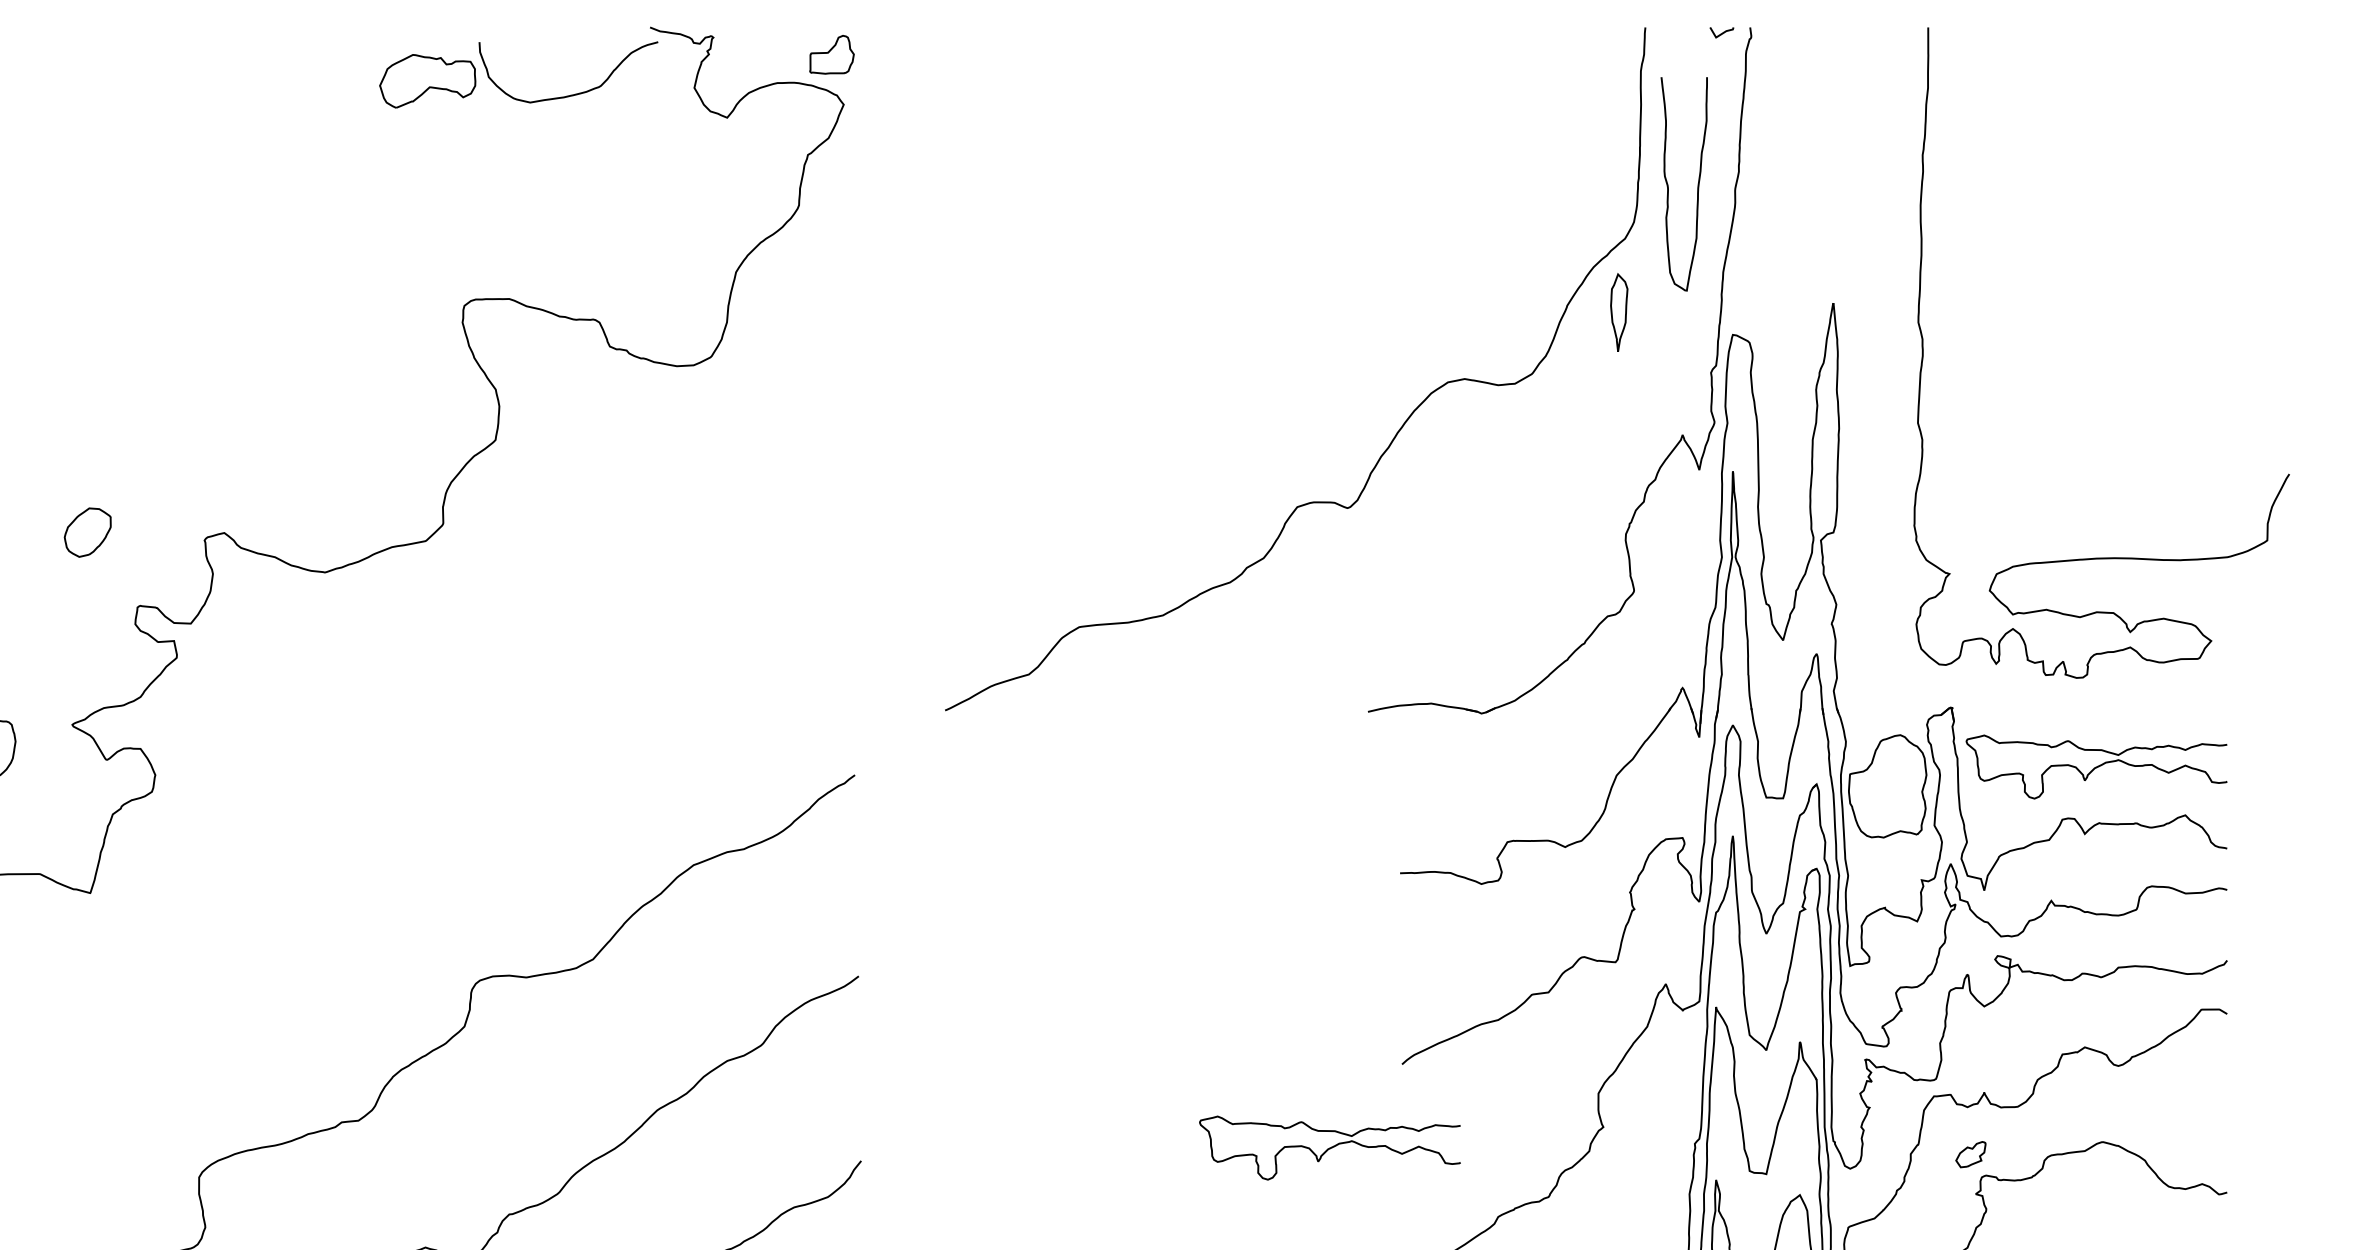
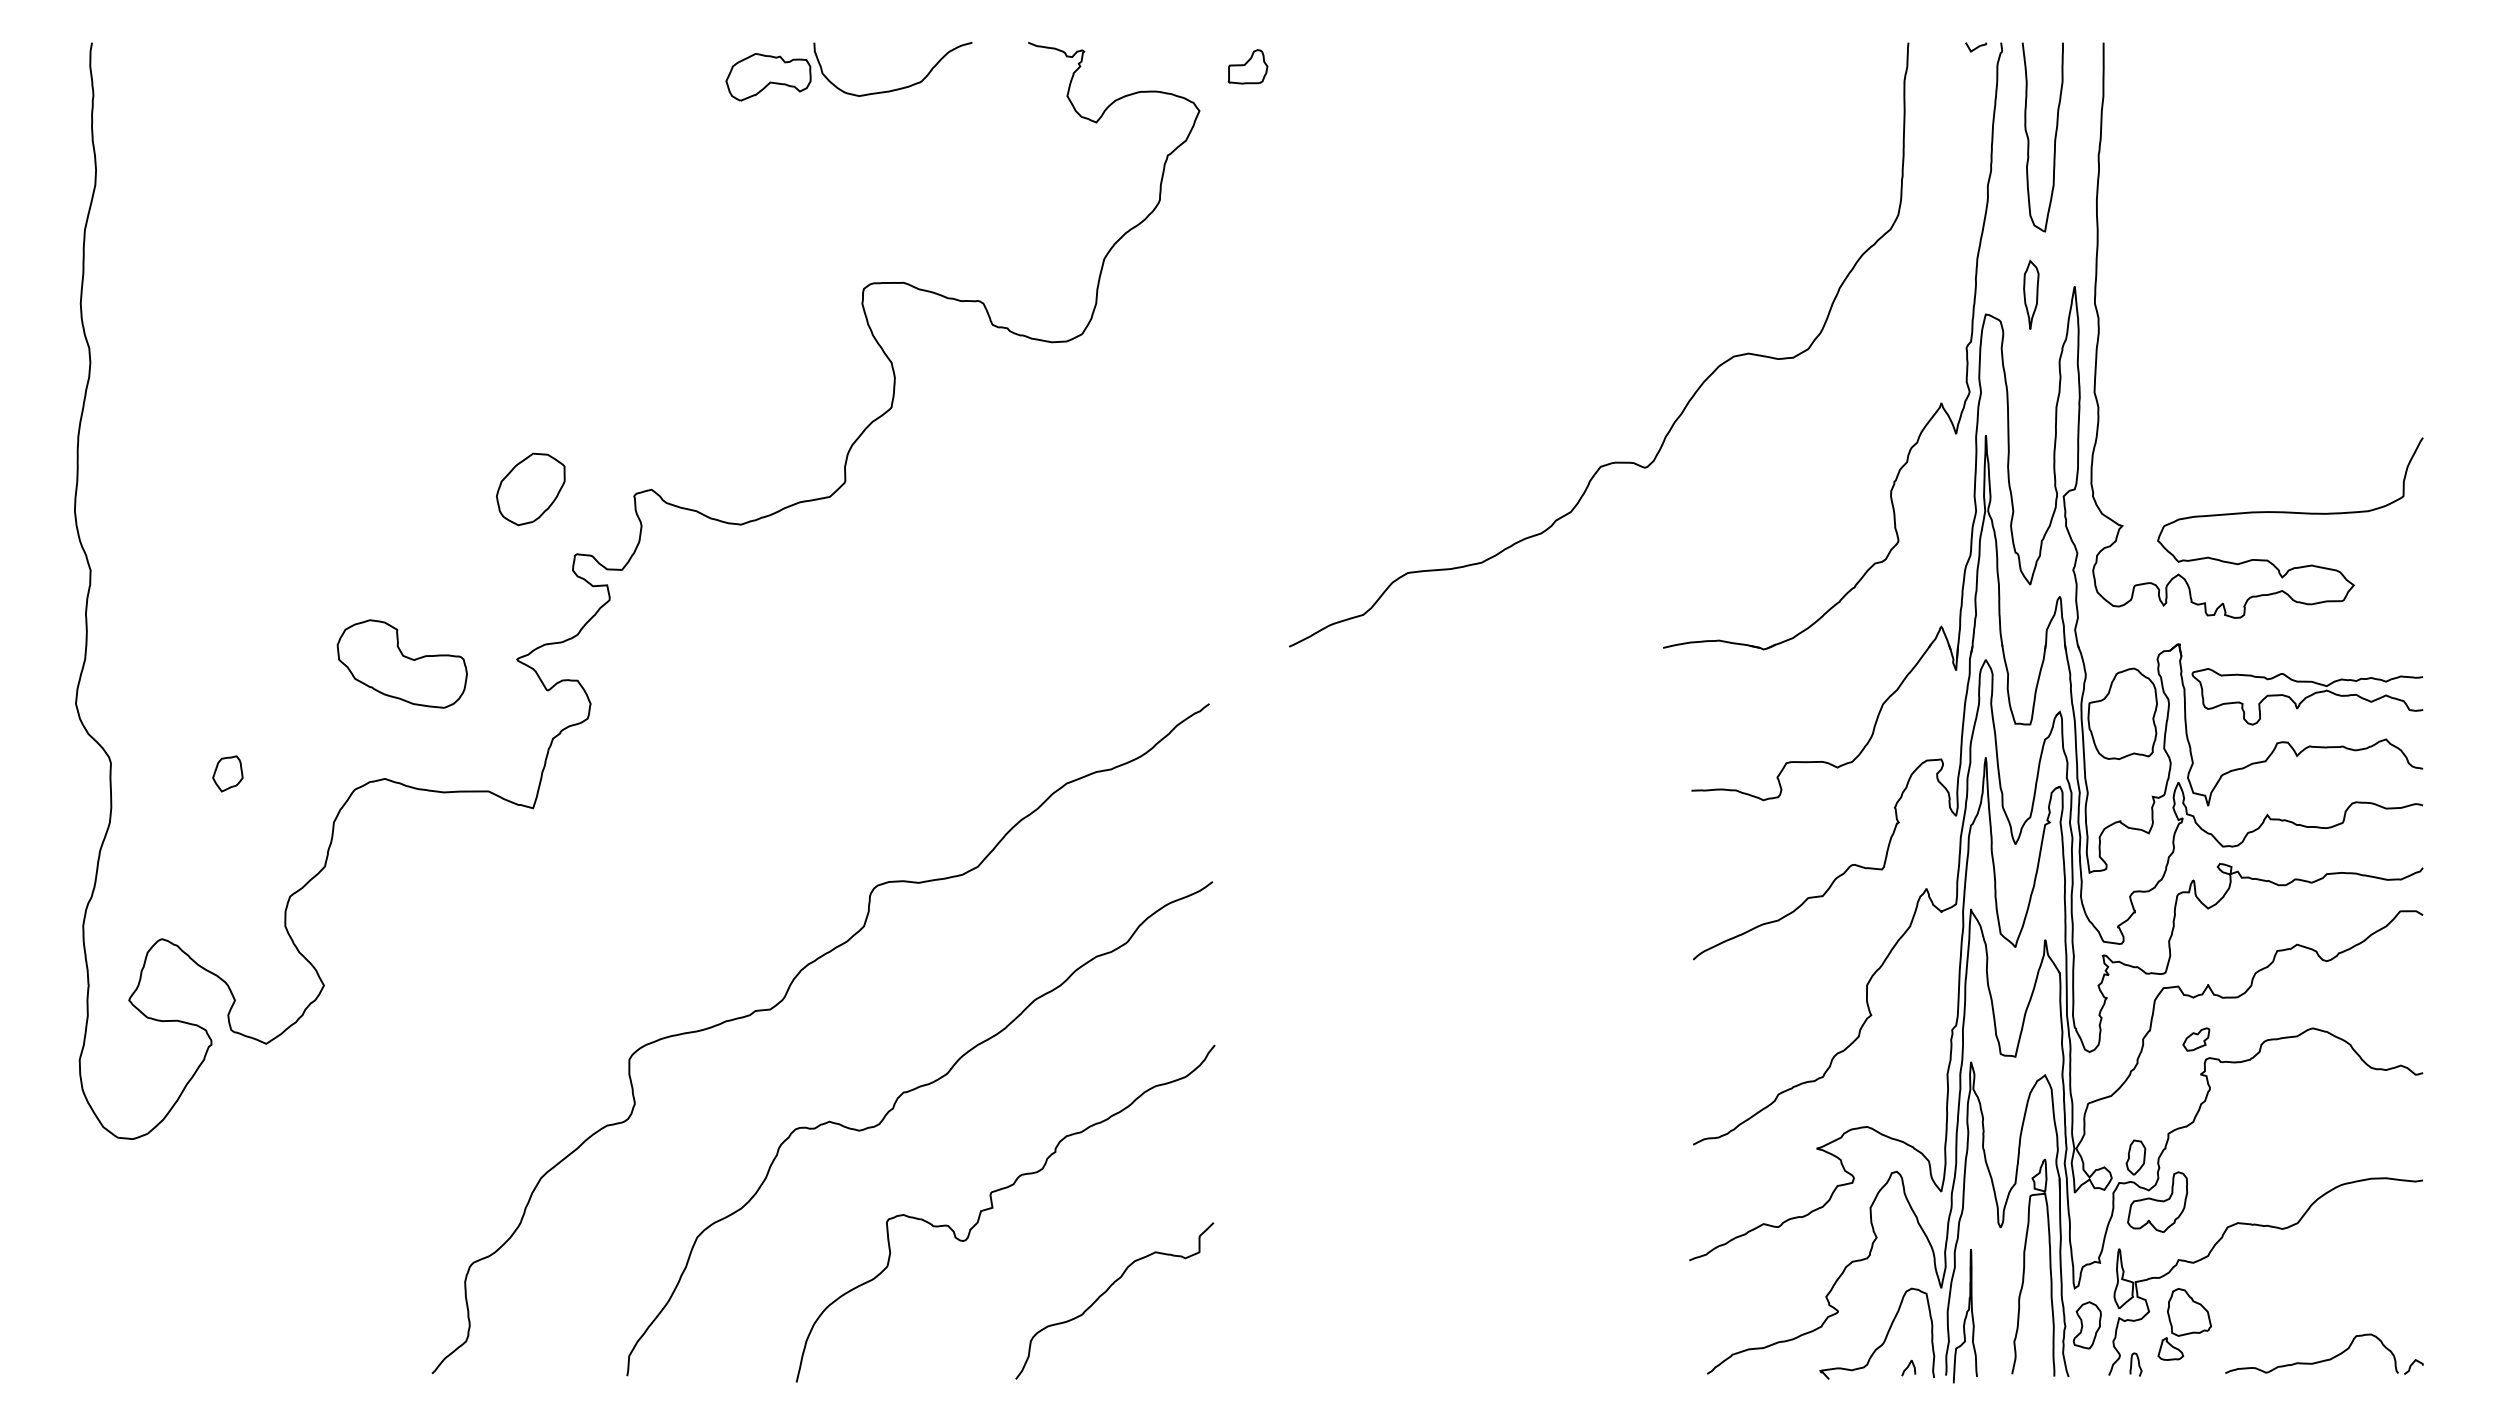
part: (831, 54) -> (1247, 66), moved
part: (504, 90) -> (836, 85), moved
curve: (1697, 184) -> (2054, 137), moved
part: (1619, 312) -> (2031, 294), moved
curve: (1923, 352) -> (2099, 330), moved
part: (87, 532) -> (530, 489), size x1.67
curve: (1329, 1147) -> (1629, 1033), removed

